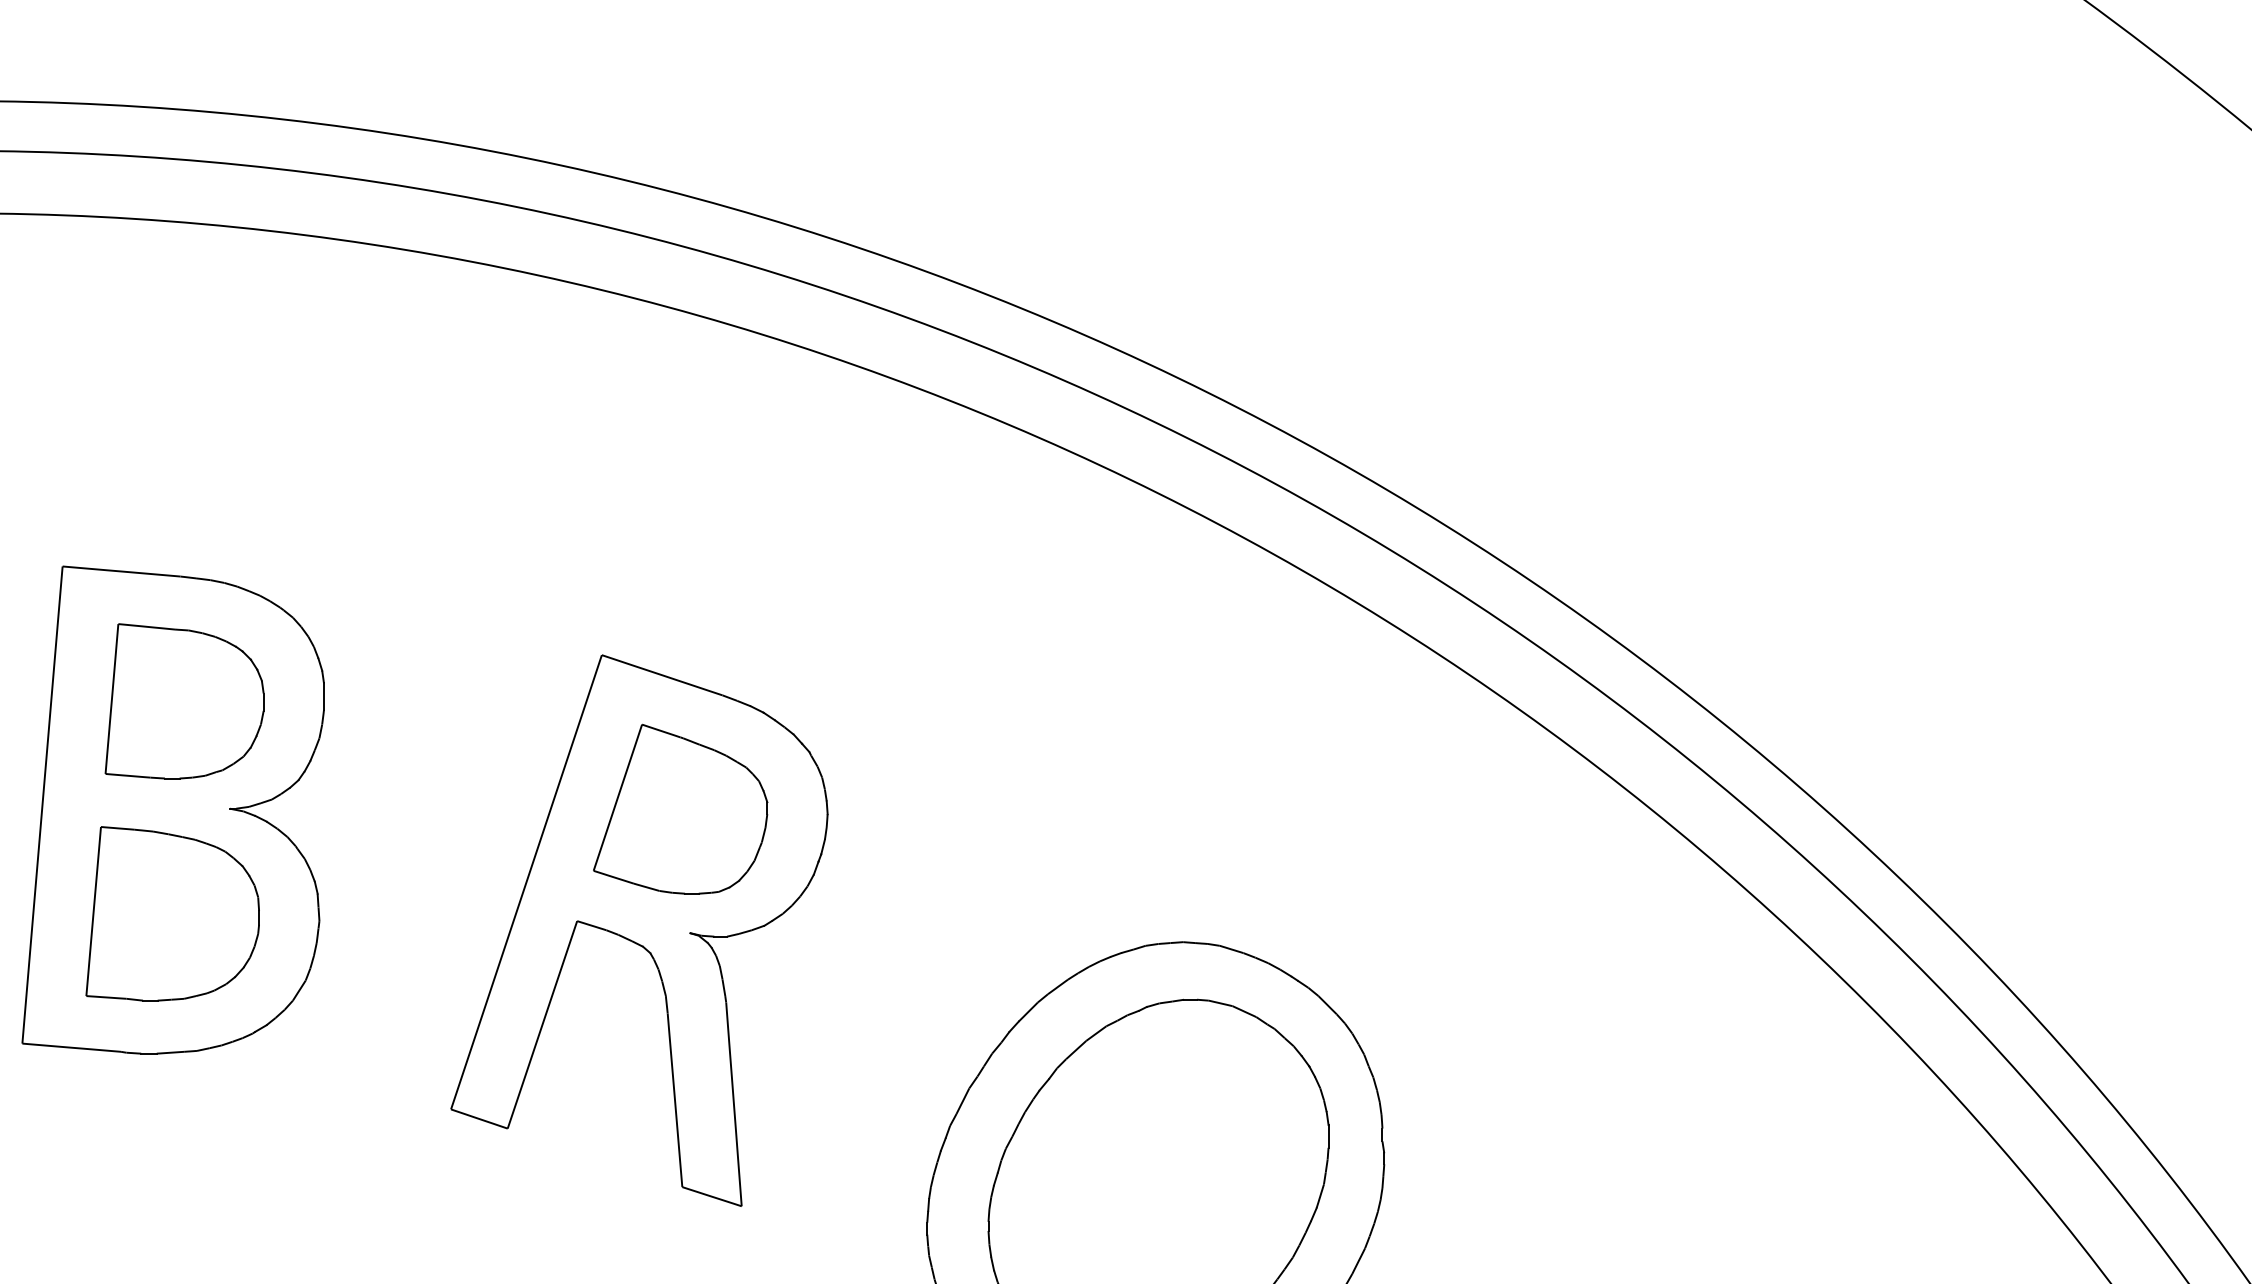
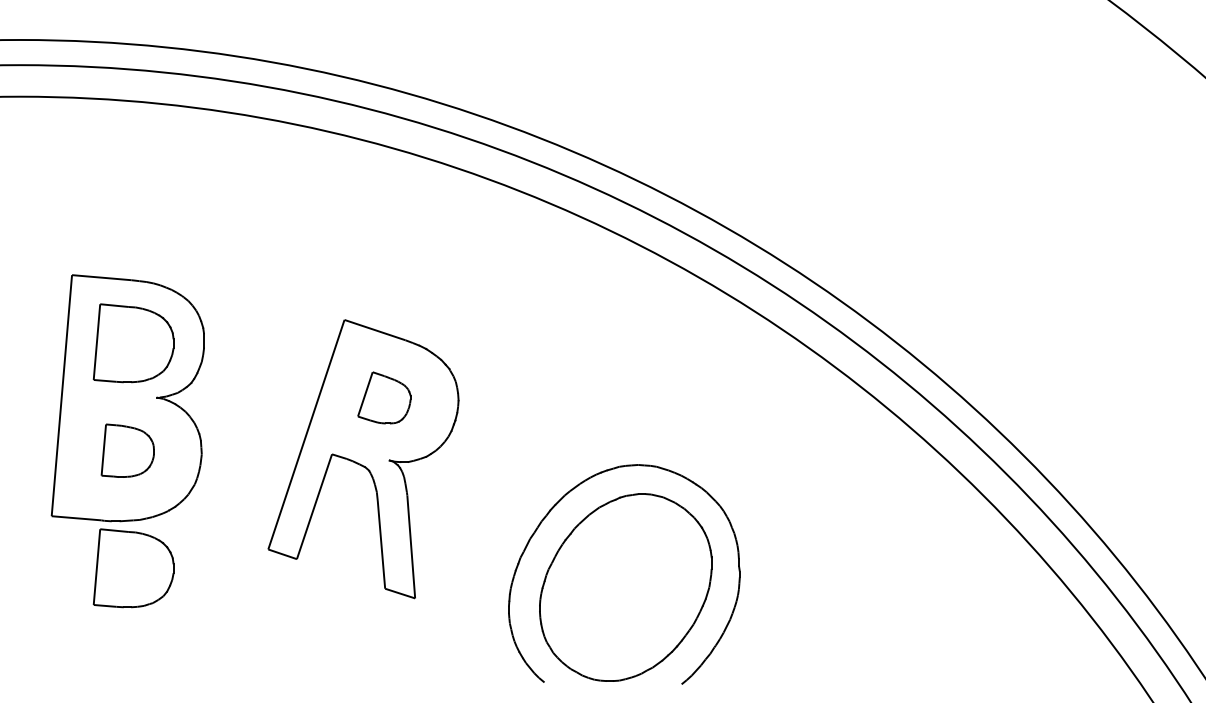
part: (680, 808) -> (384, 397), size x0.6
part: (172, 913) -> (127, 450), size x0.6
part: (184, 1147) -> (133, 568), added

